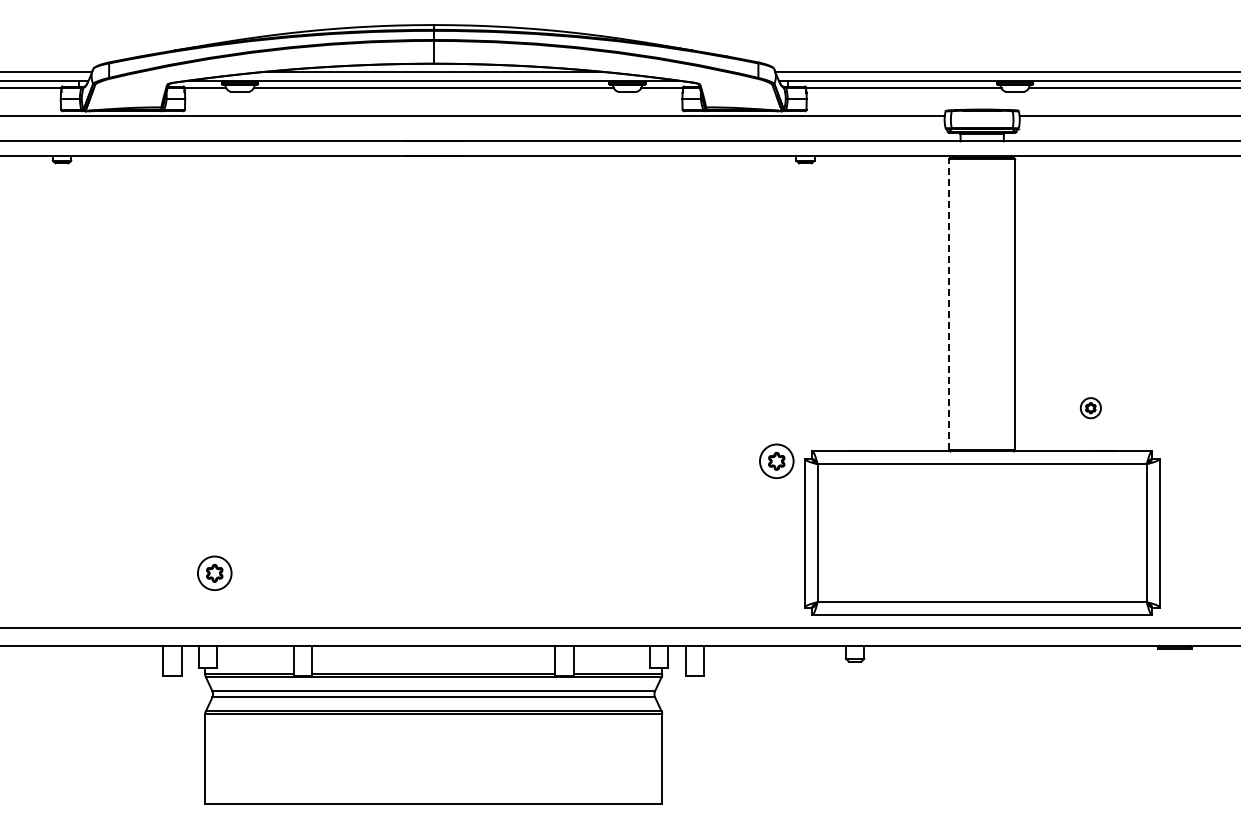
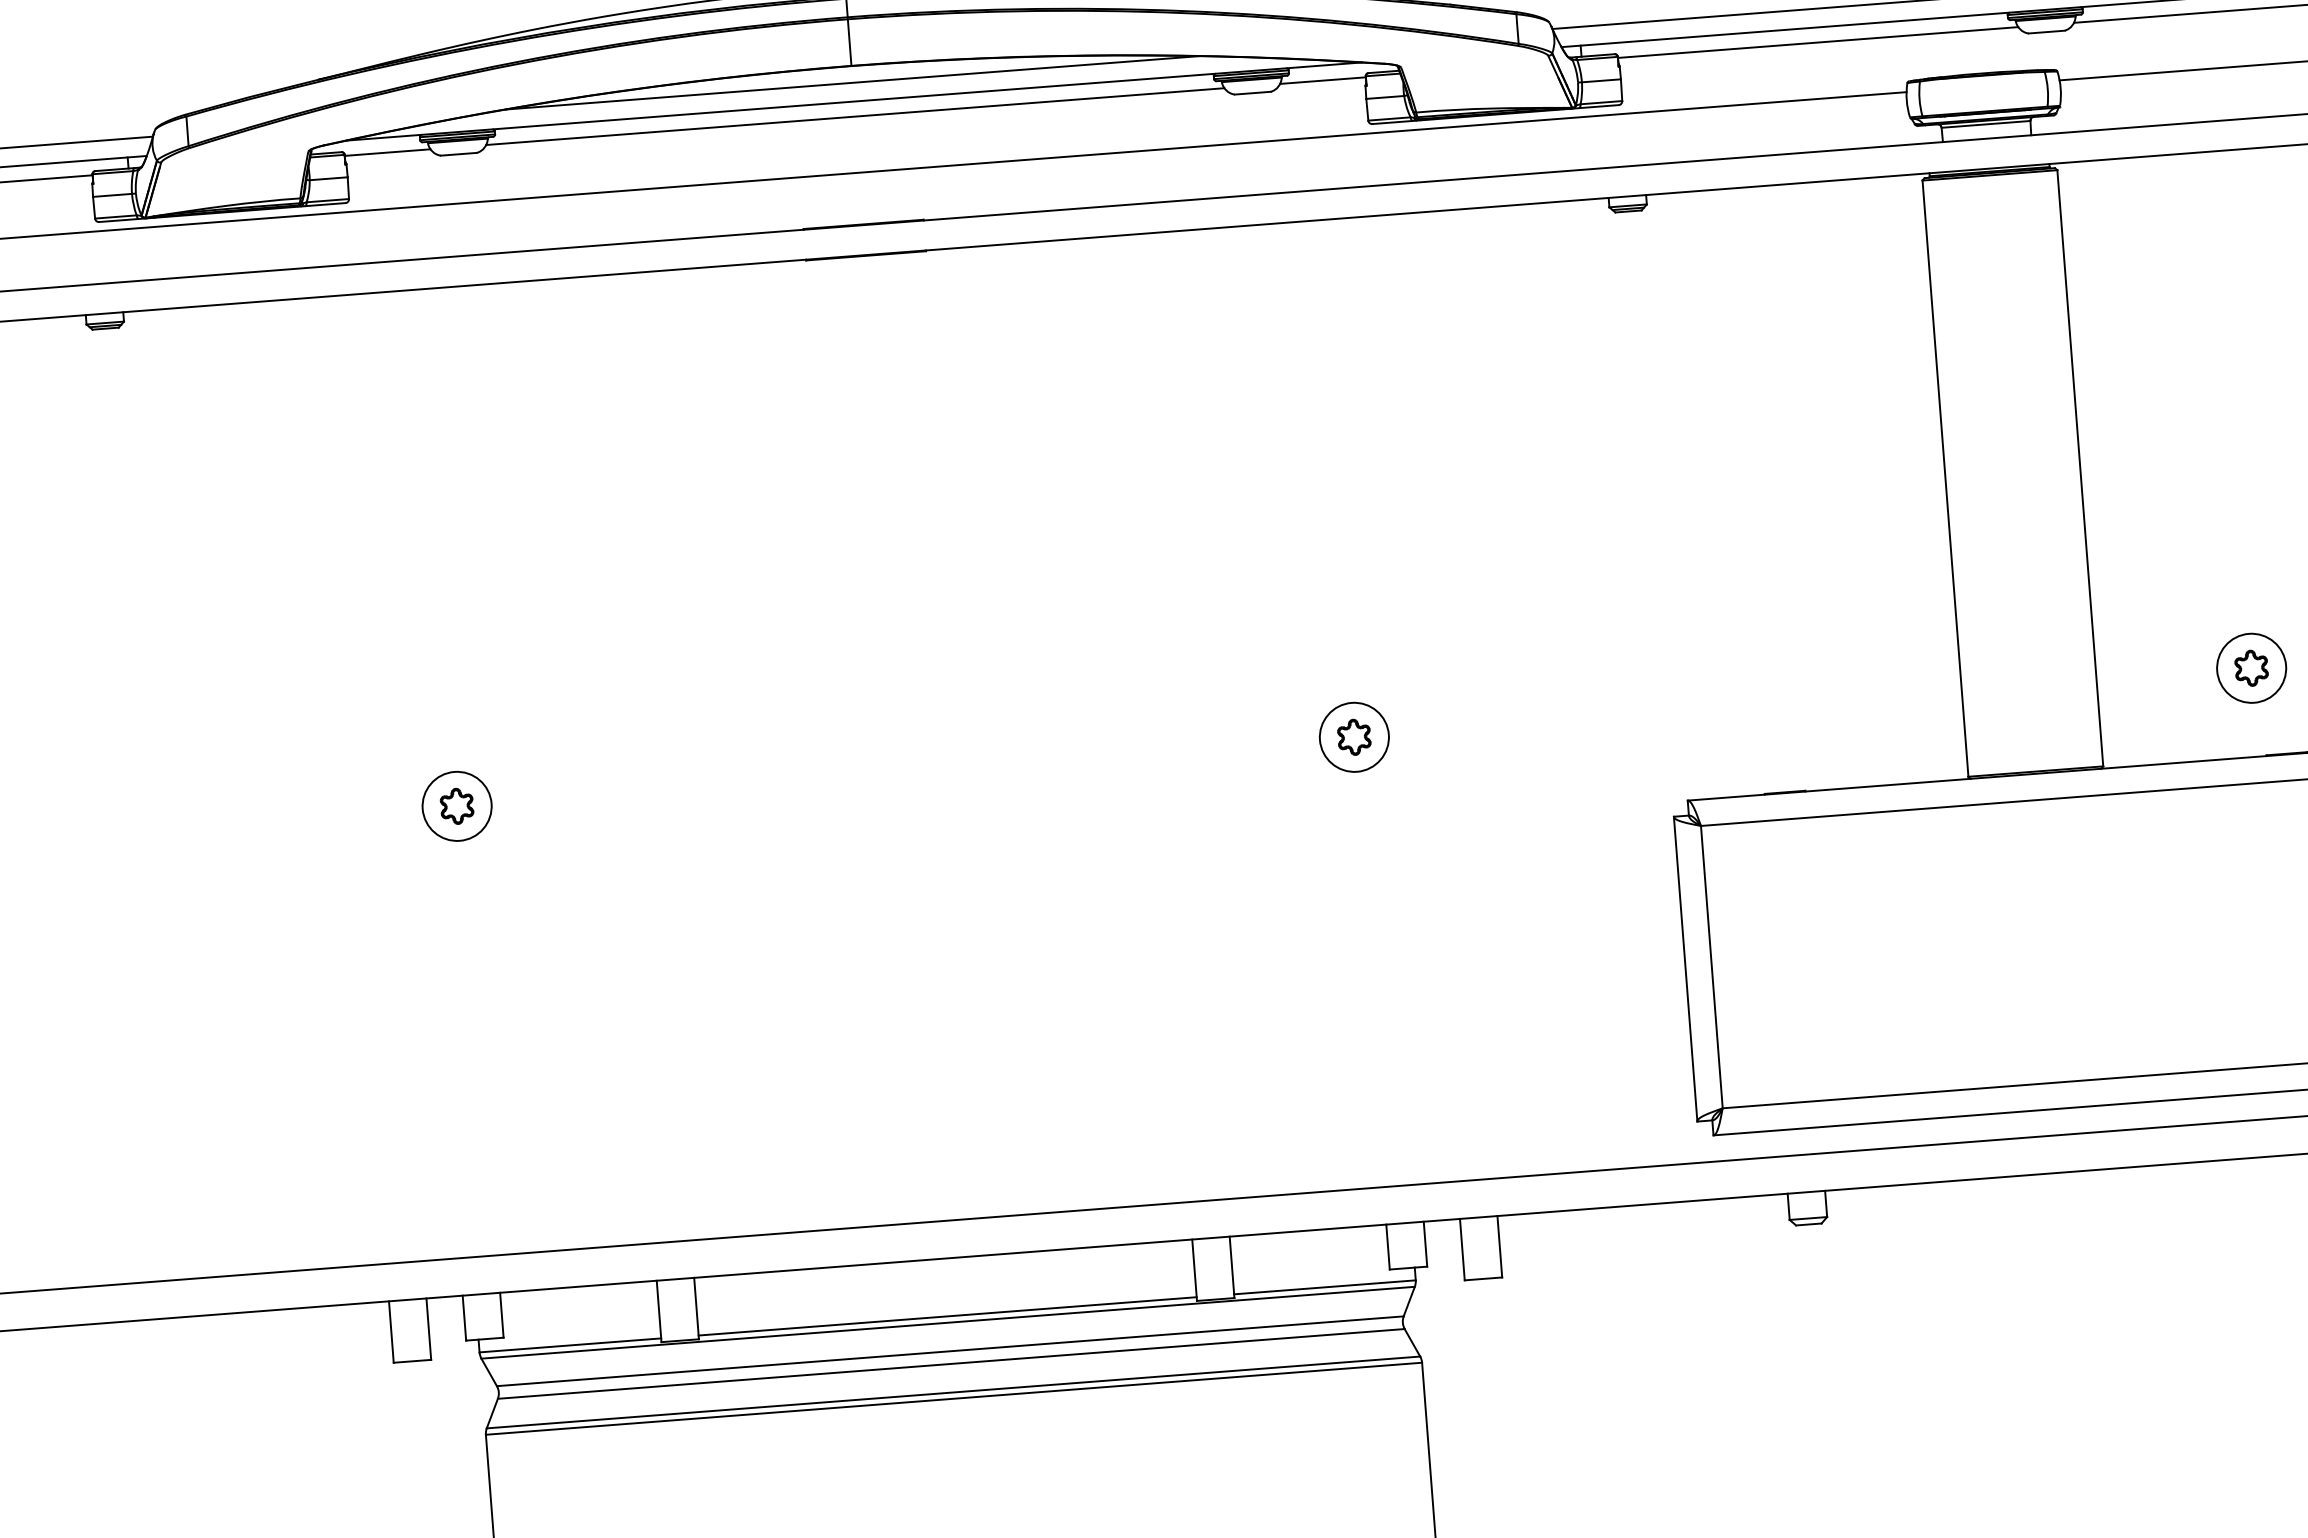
line: (949, 304) -> (1945, 477), dashed -> solid
part: (1090, 407) -> (2250, 666), size x1.67
part: (776, 460) -> (1353, 735), moved
part: (214, 572) -> (456, 804), moved

